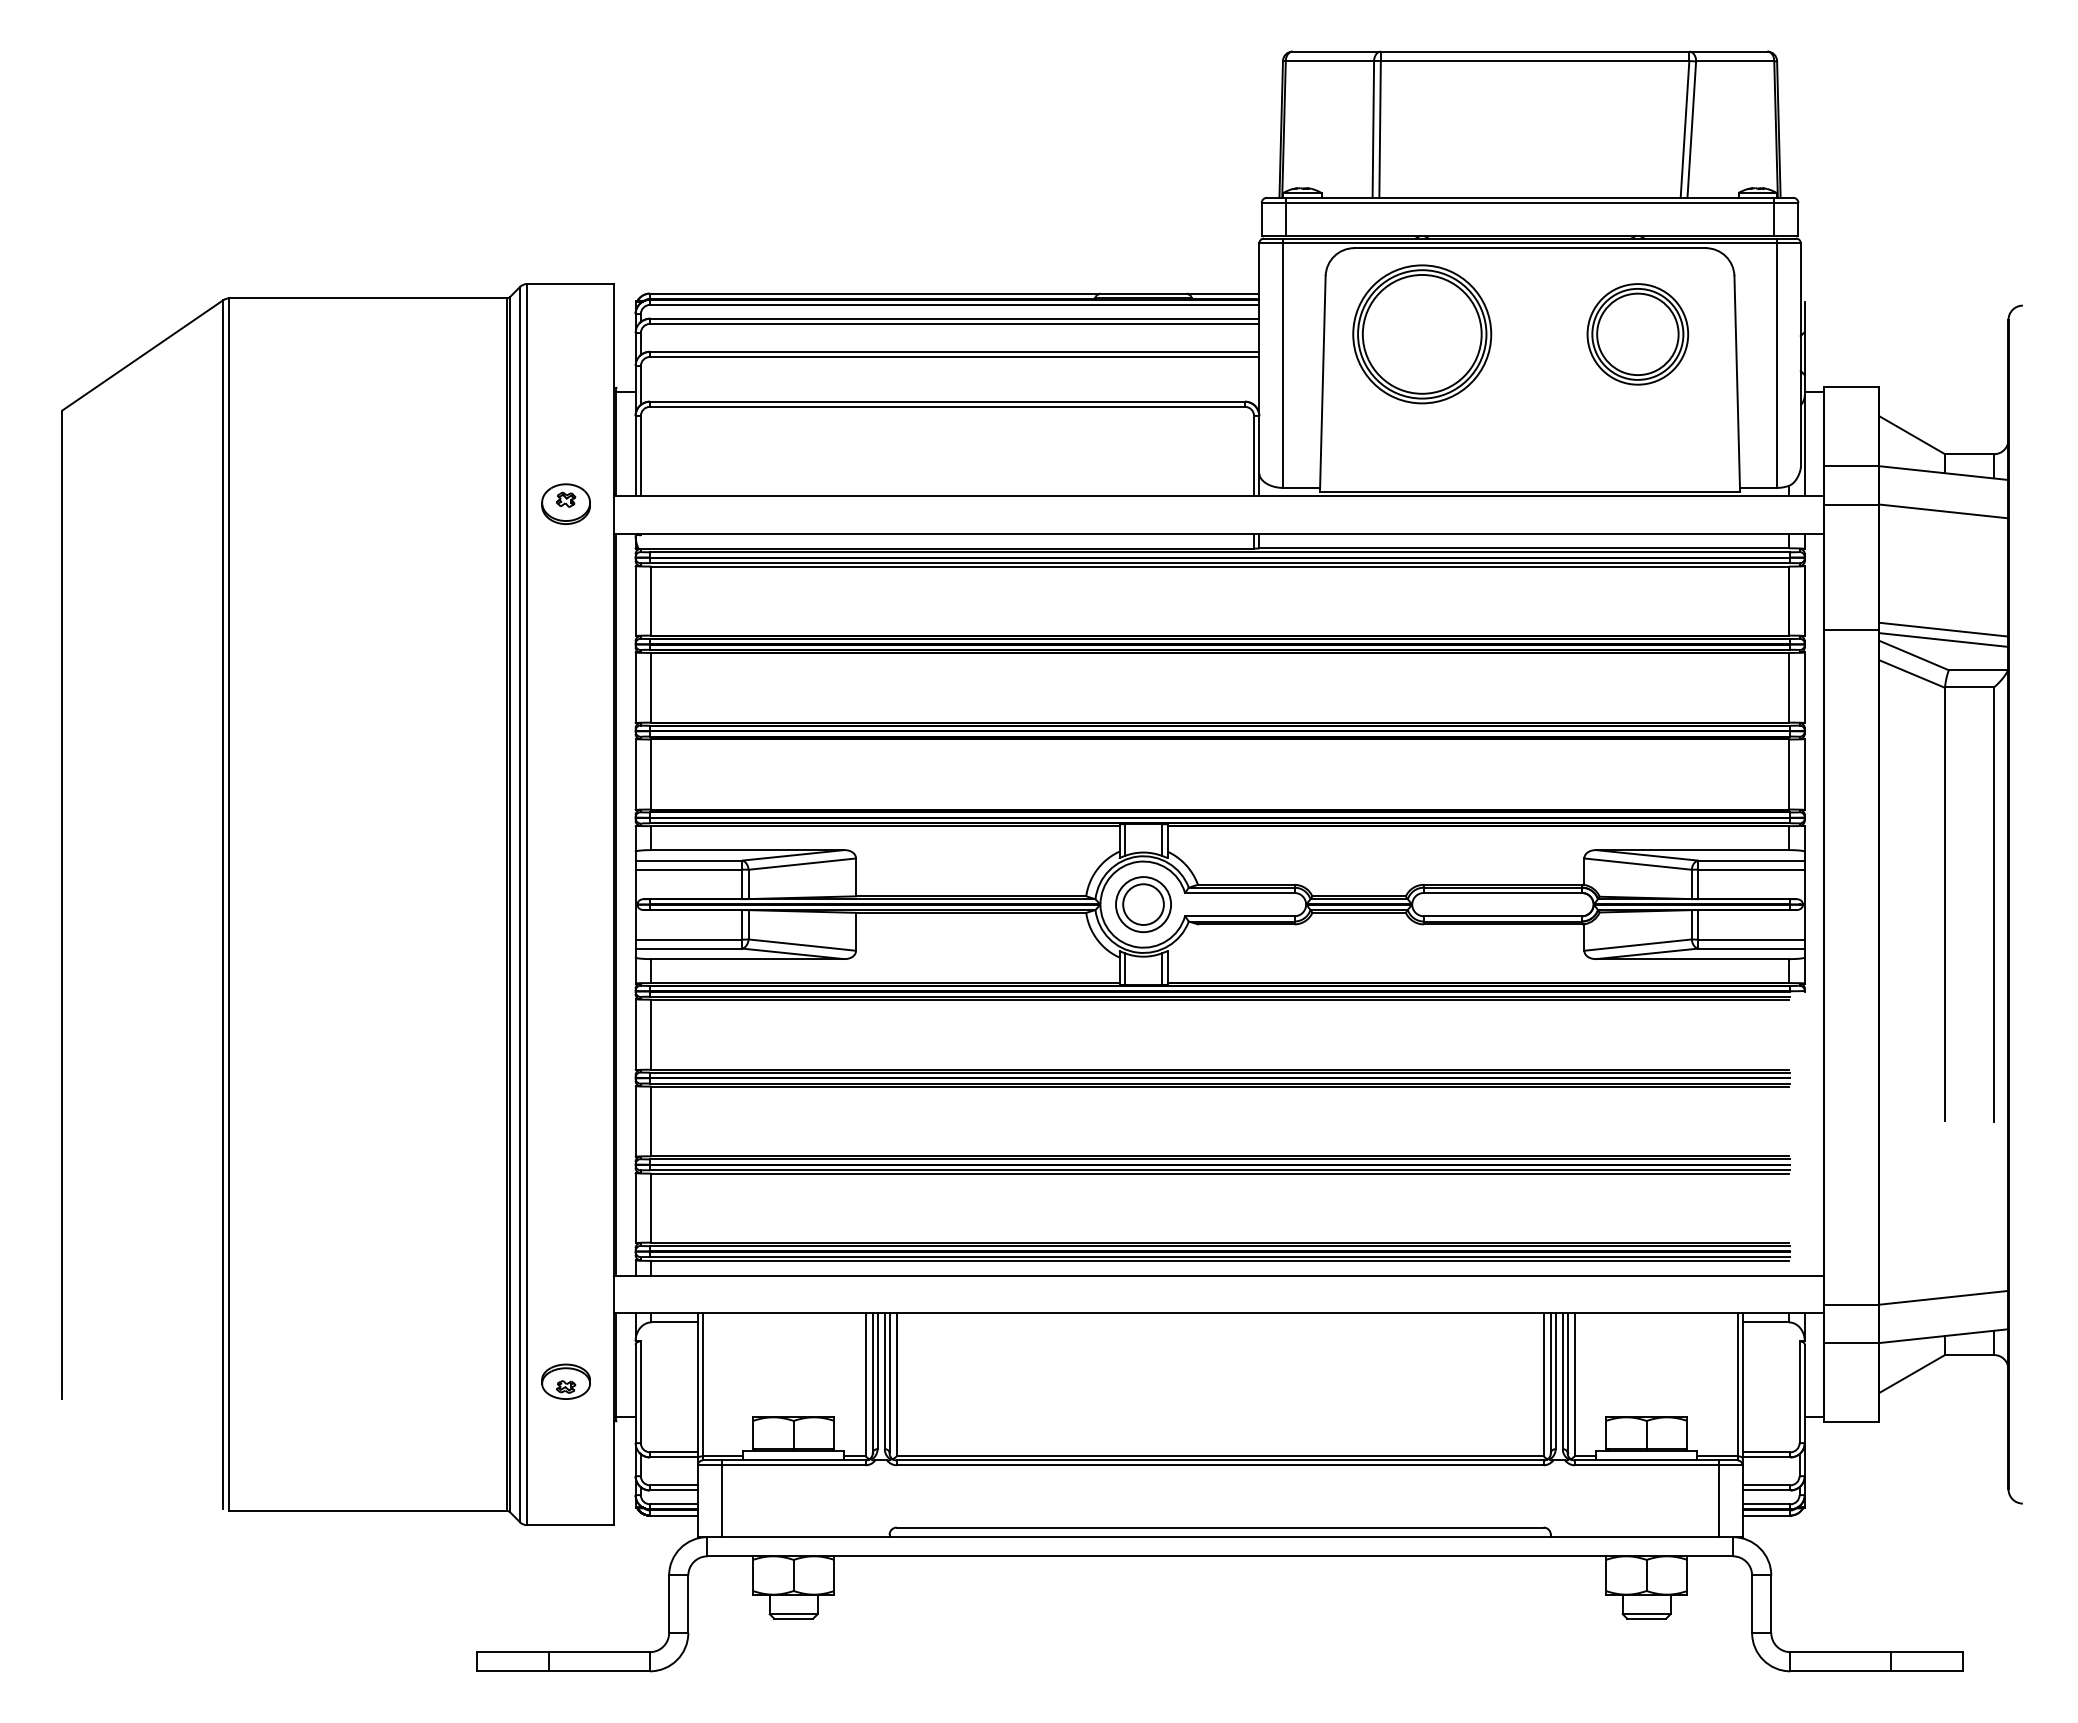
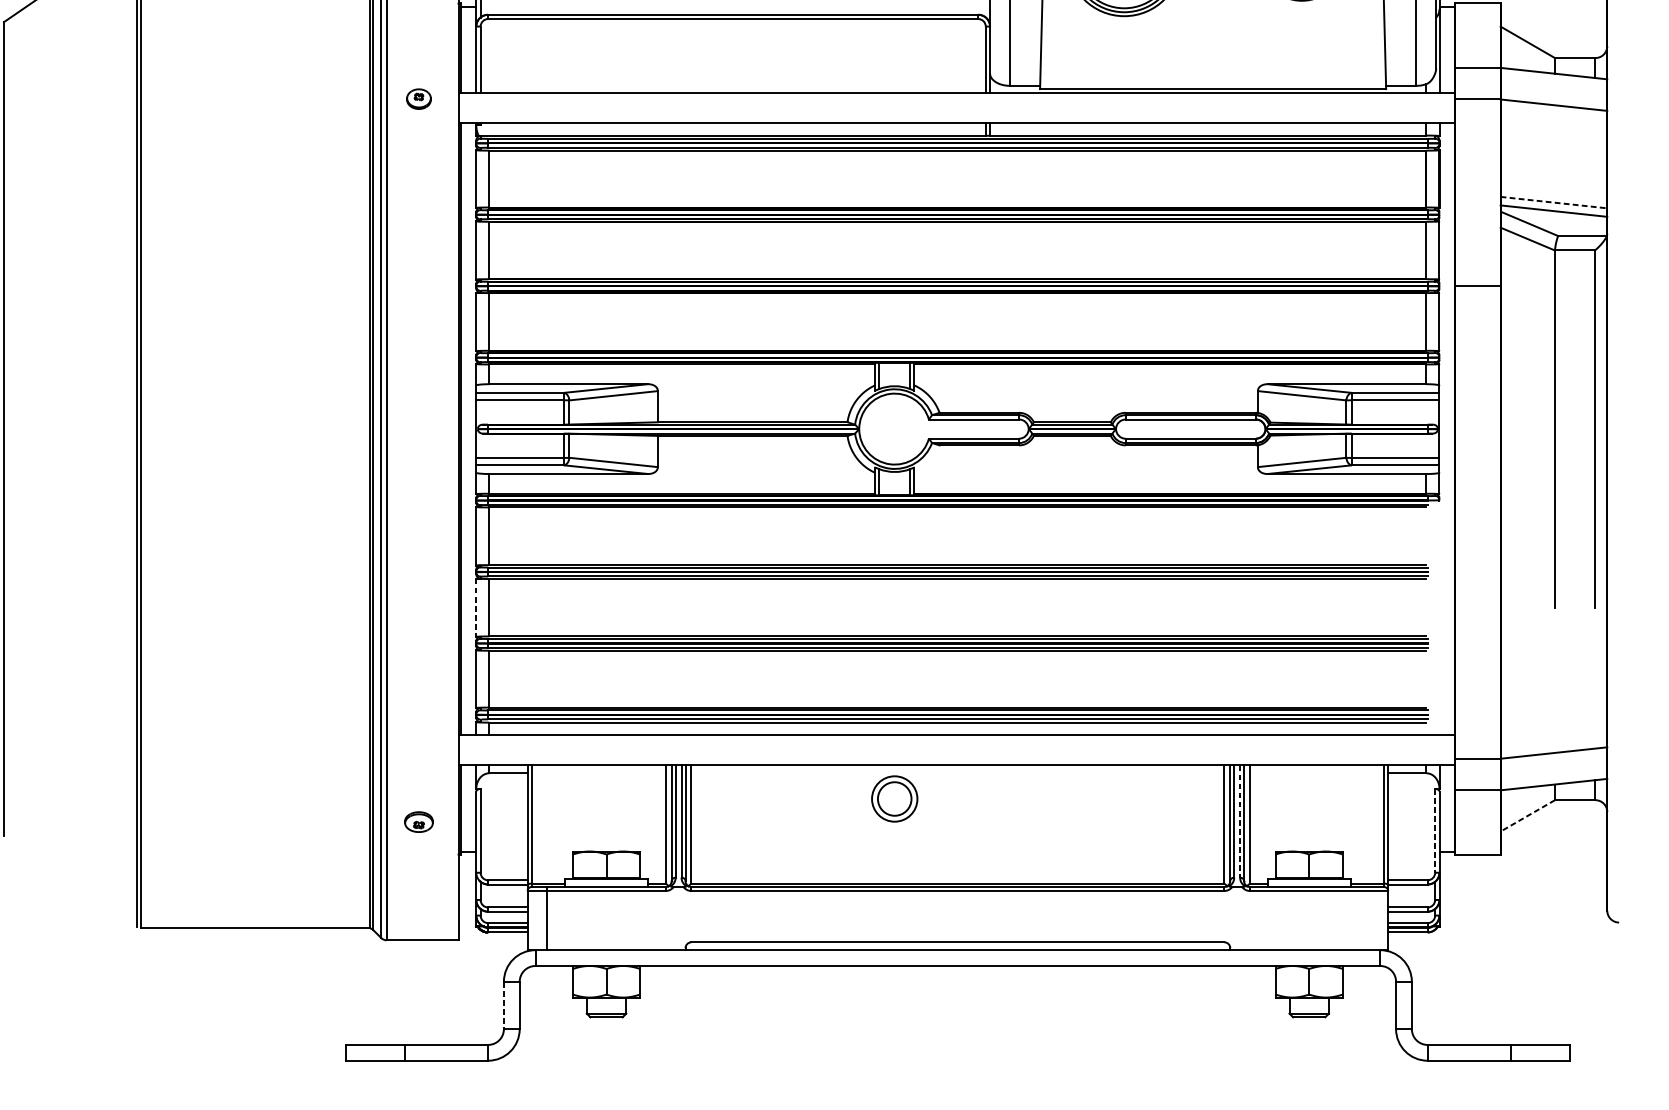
part: (565, 503) -> (418, 98), size x0.6
line: (1851, 629) -> (1477, 285), moved
line: (1944, 629) -> (1554, 202), solid -> dashed
part: (1143, 904) -> (894, 798), moved
line: (635, 1121) -> (476, 607), solid -> dashed
line: (1911, 1374) -> (1527, 816), solid -> dashed
part: (565, 1381) -> (418, 821), size x0.7
line: (1562, 1381) -> (1239, 821), solid -> dashed
line: (1799, 1392) -> (1435, 831), solid -> dashed
line: (1718, 1498) -> (1368, 918), removed
line: (669, 1604) -> (504, 1005), solid -> dashed

